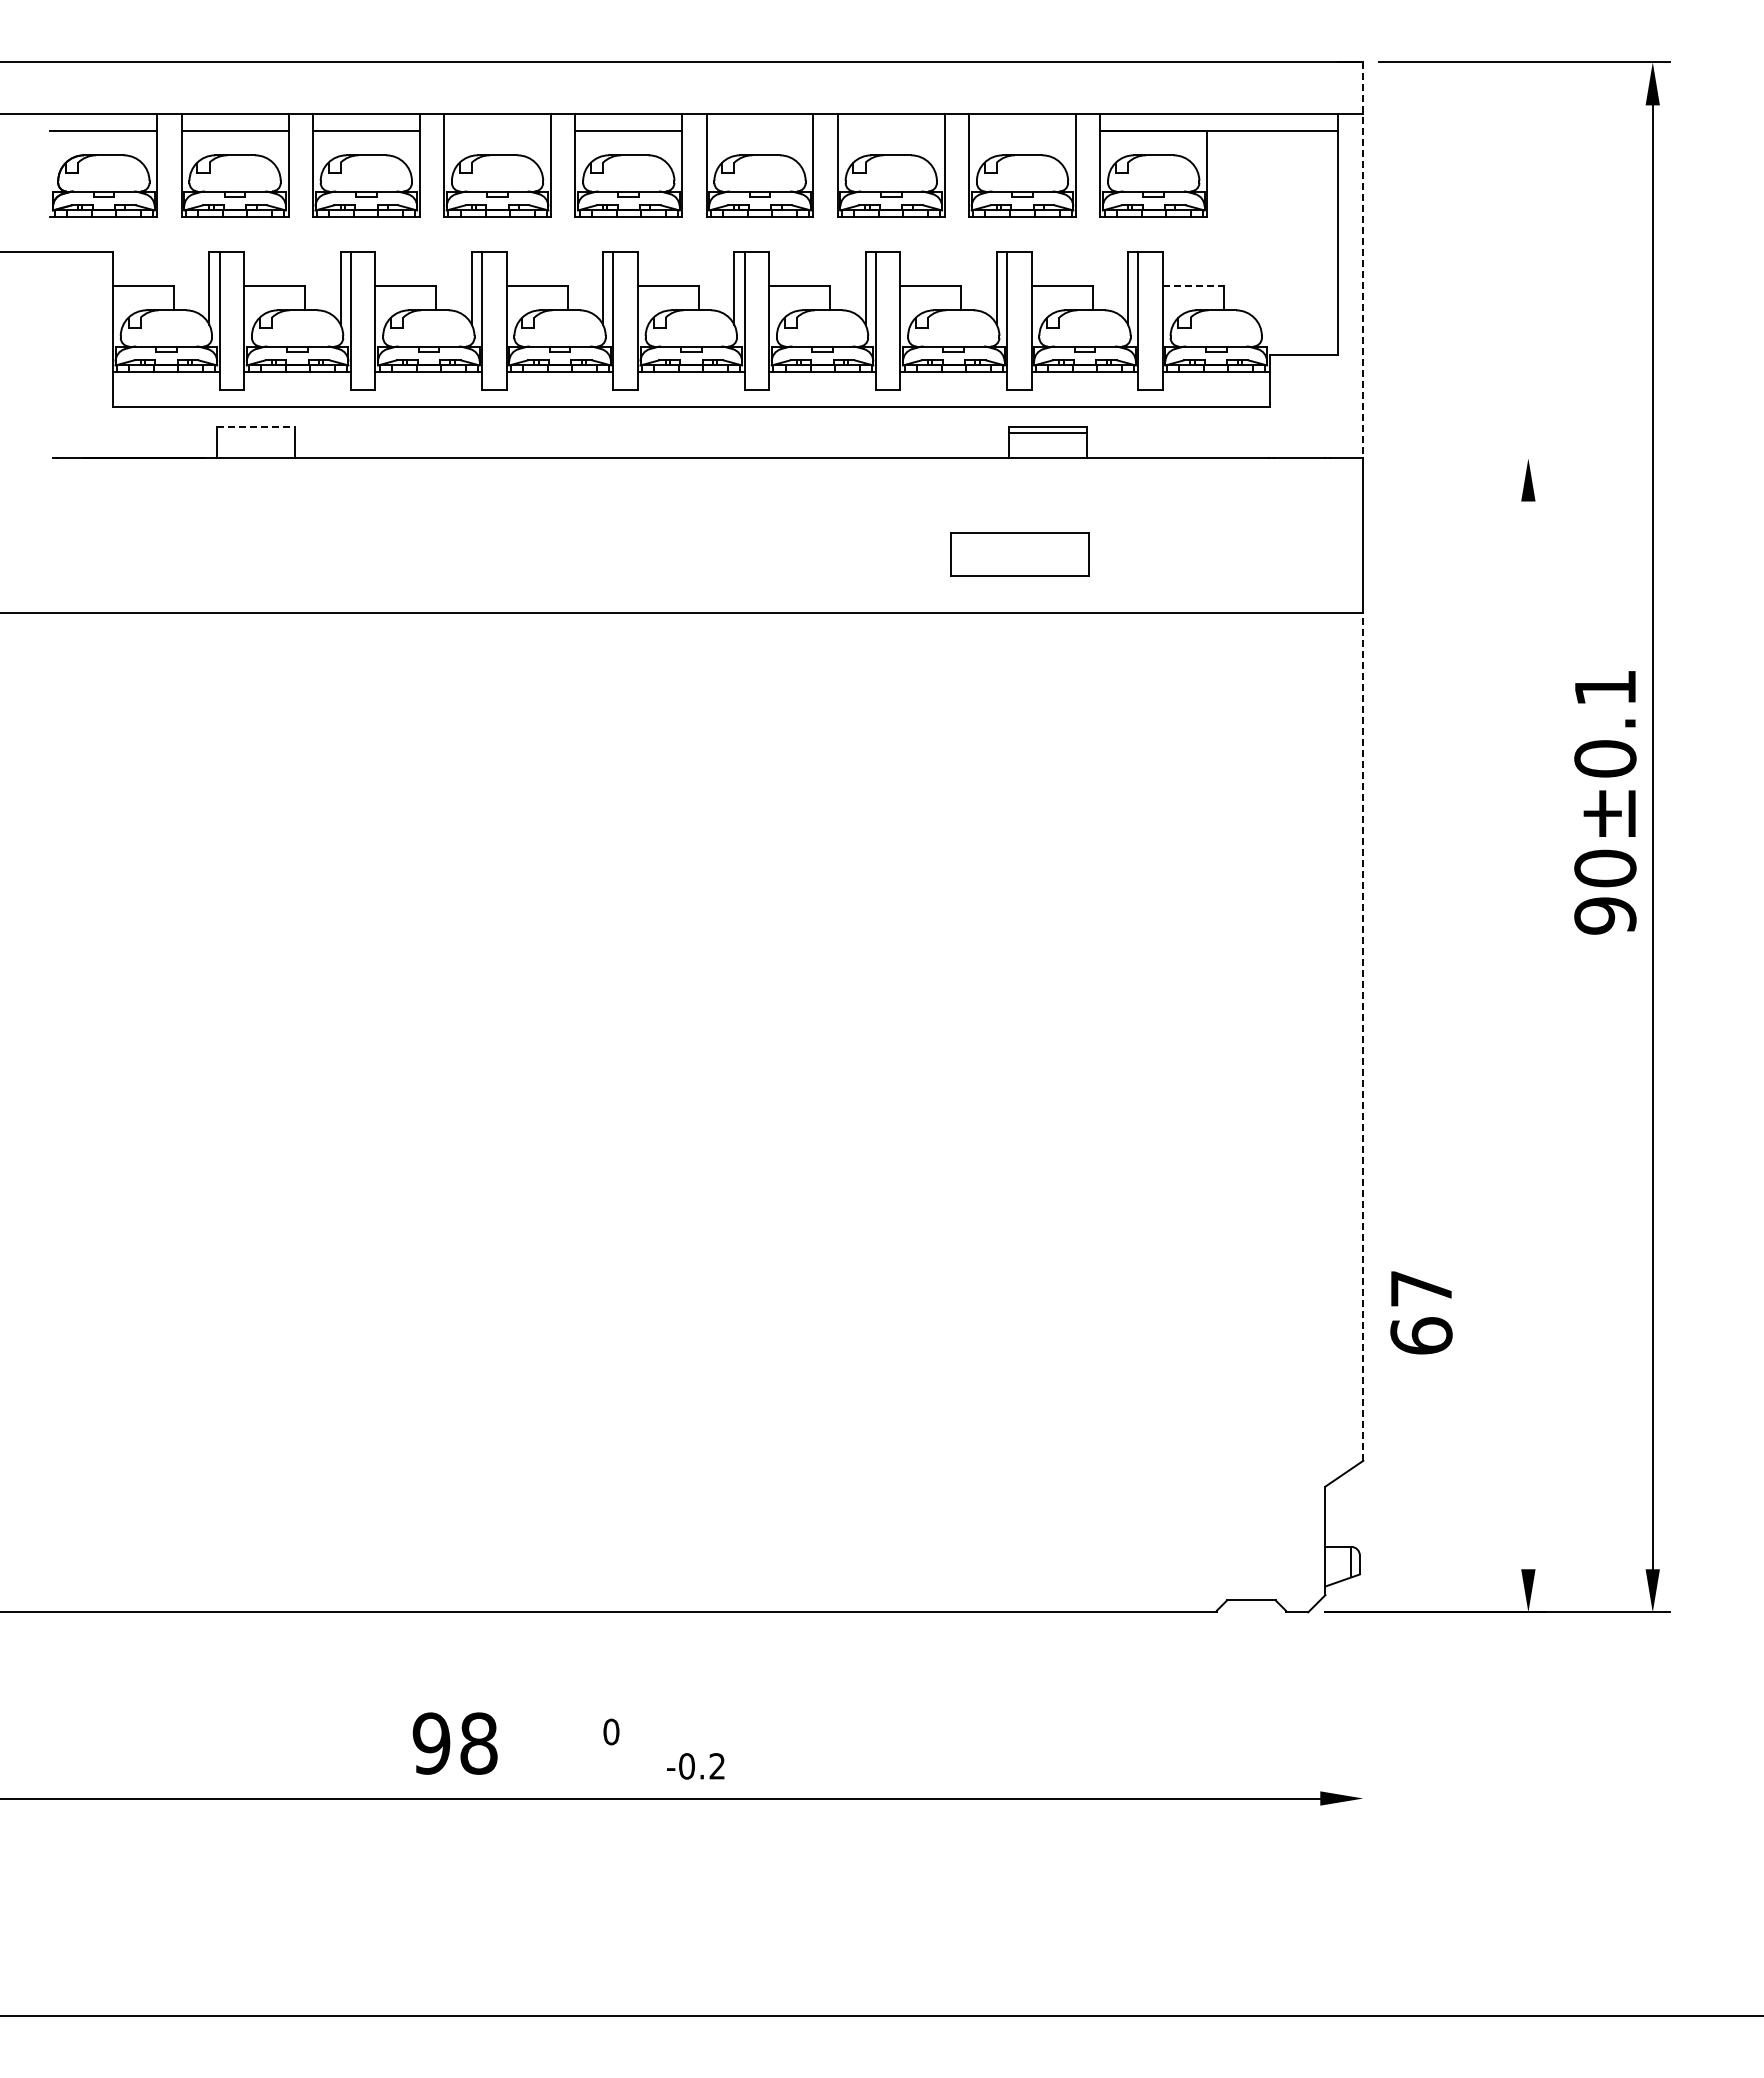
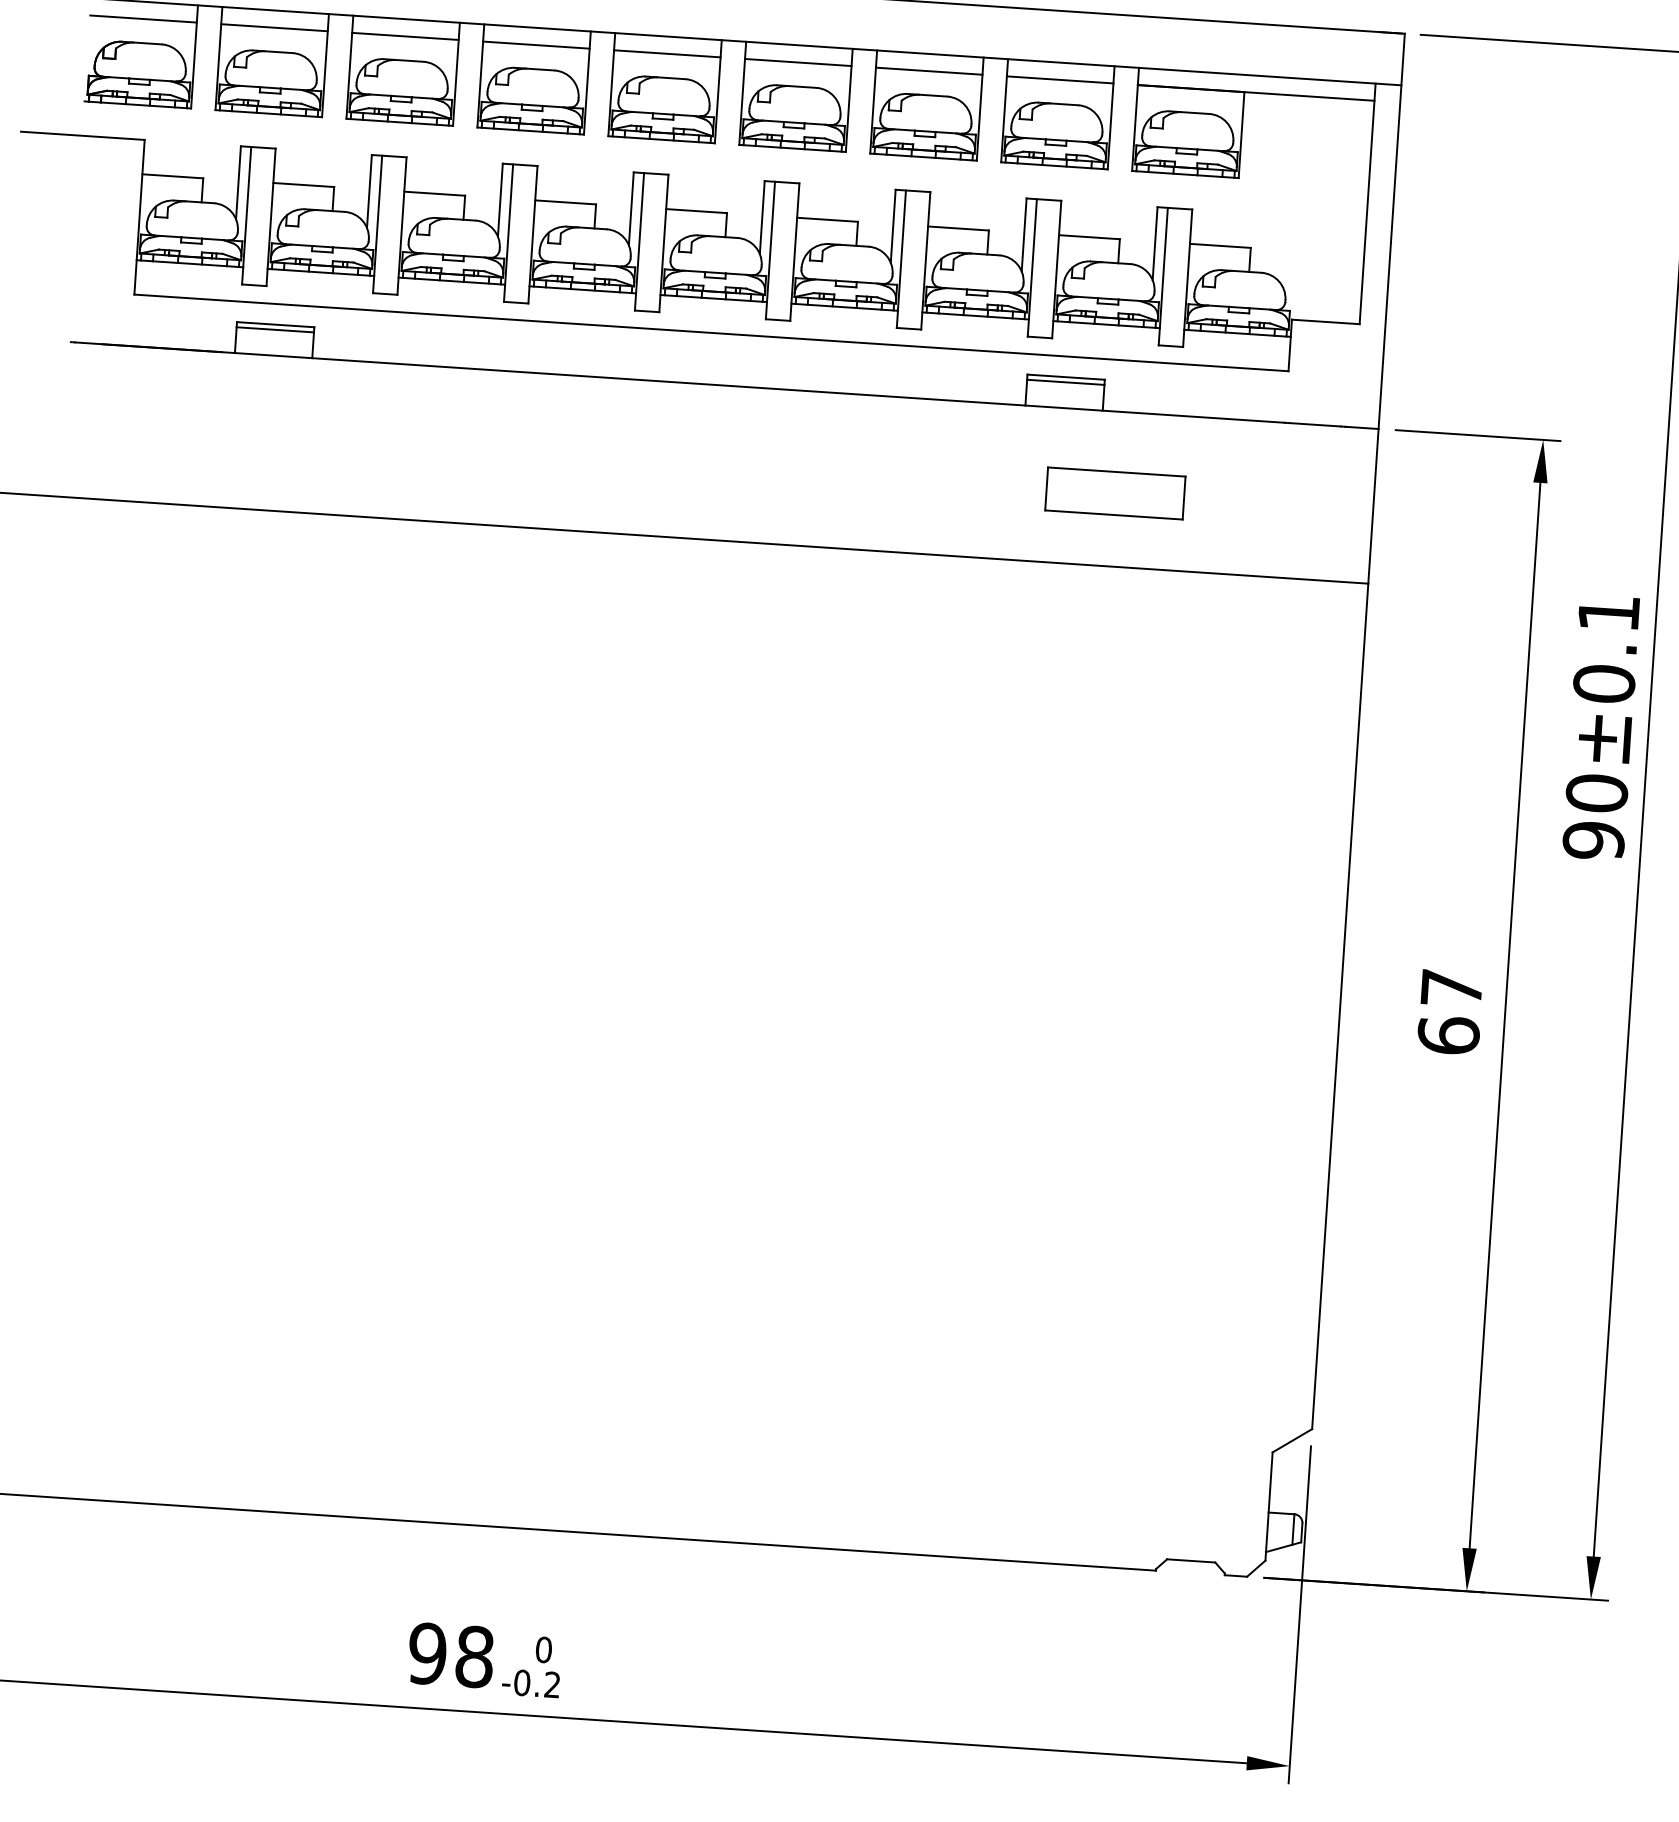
line: (497, 131) -> (536, 45), added
line: (759, 131) -> (797, 62), added
line: (890, 131) -> (928, 71), added
line: (1022, 131) -> (1060, 80), added
line: (1363, 260) -> (1391, 231), dashed -> solid
line: (1193, 286) -> (1220, 246), dashed -> solid
line: (255, 427) -> (275, 324), dashed -> solid
line: (255, 432) -> (274, 329), added
line: (1462, 458) -> (1477, 435), added
part: (1019, 554) -> (1114, 493), moved
text: (1605, 802) -> (1601, 727), moved
line: (1528, 1035) -> (1505, 1015), added
line: (1363, 1037) -> (1340, 1006), dashed -> solid
text: (1421, 1312) -> (1450, 1012), moved
line: (1363, 1646) -> (1300, 1614), added
text: (454, 1743) -> (450, 1655), moved
text: (695, 1766) -> (530, 1683), moved

